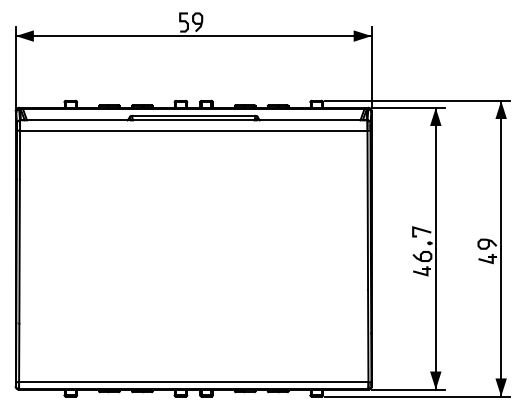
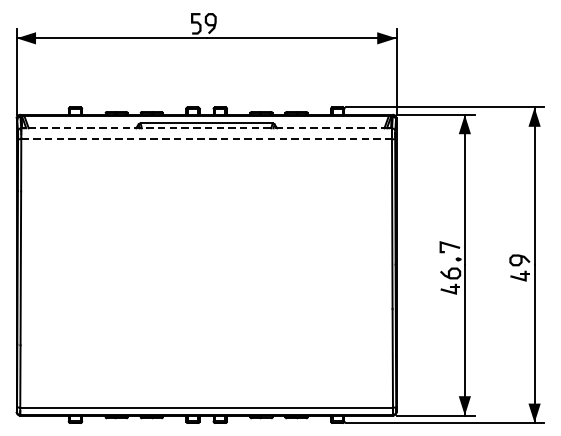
line: (193, 120) -> (206, 128), solid -> dashed
line: (193, 130) -> (206, 139), solid -> dashed

